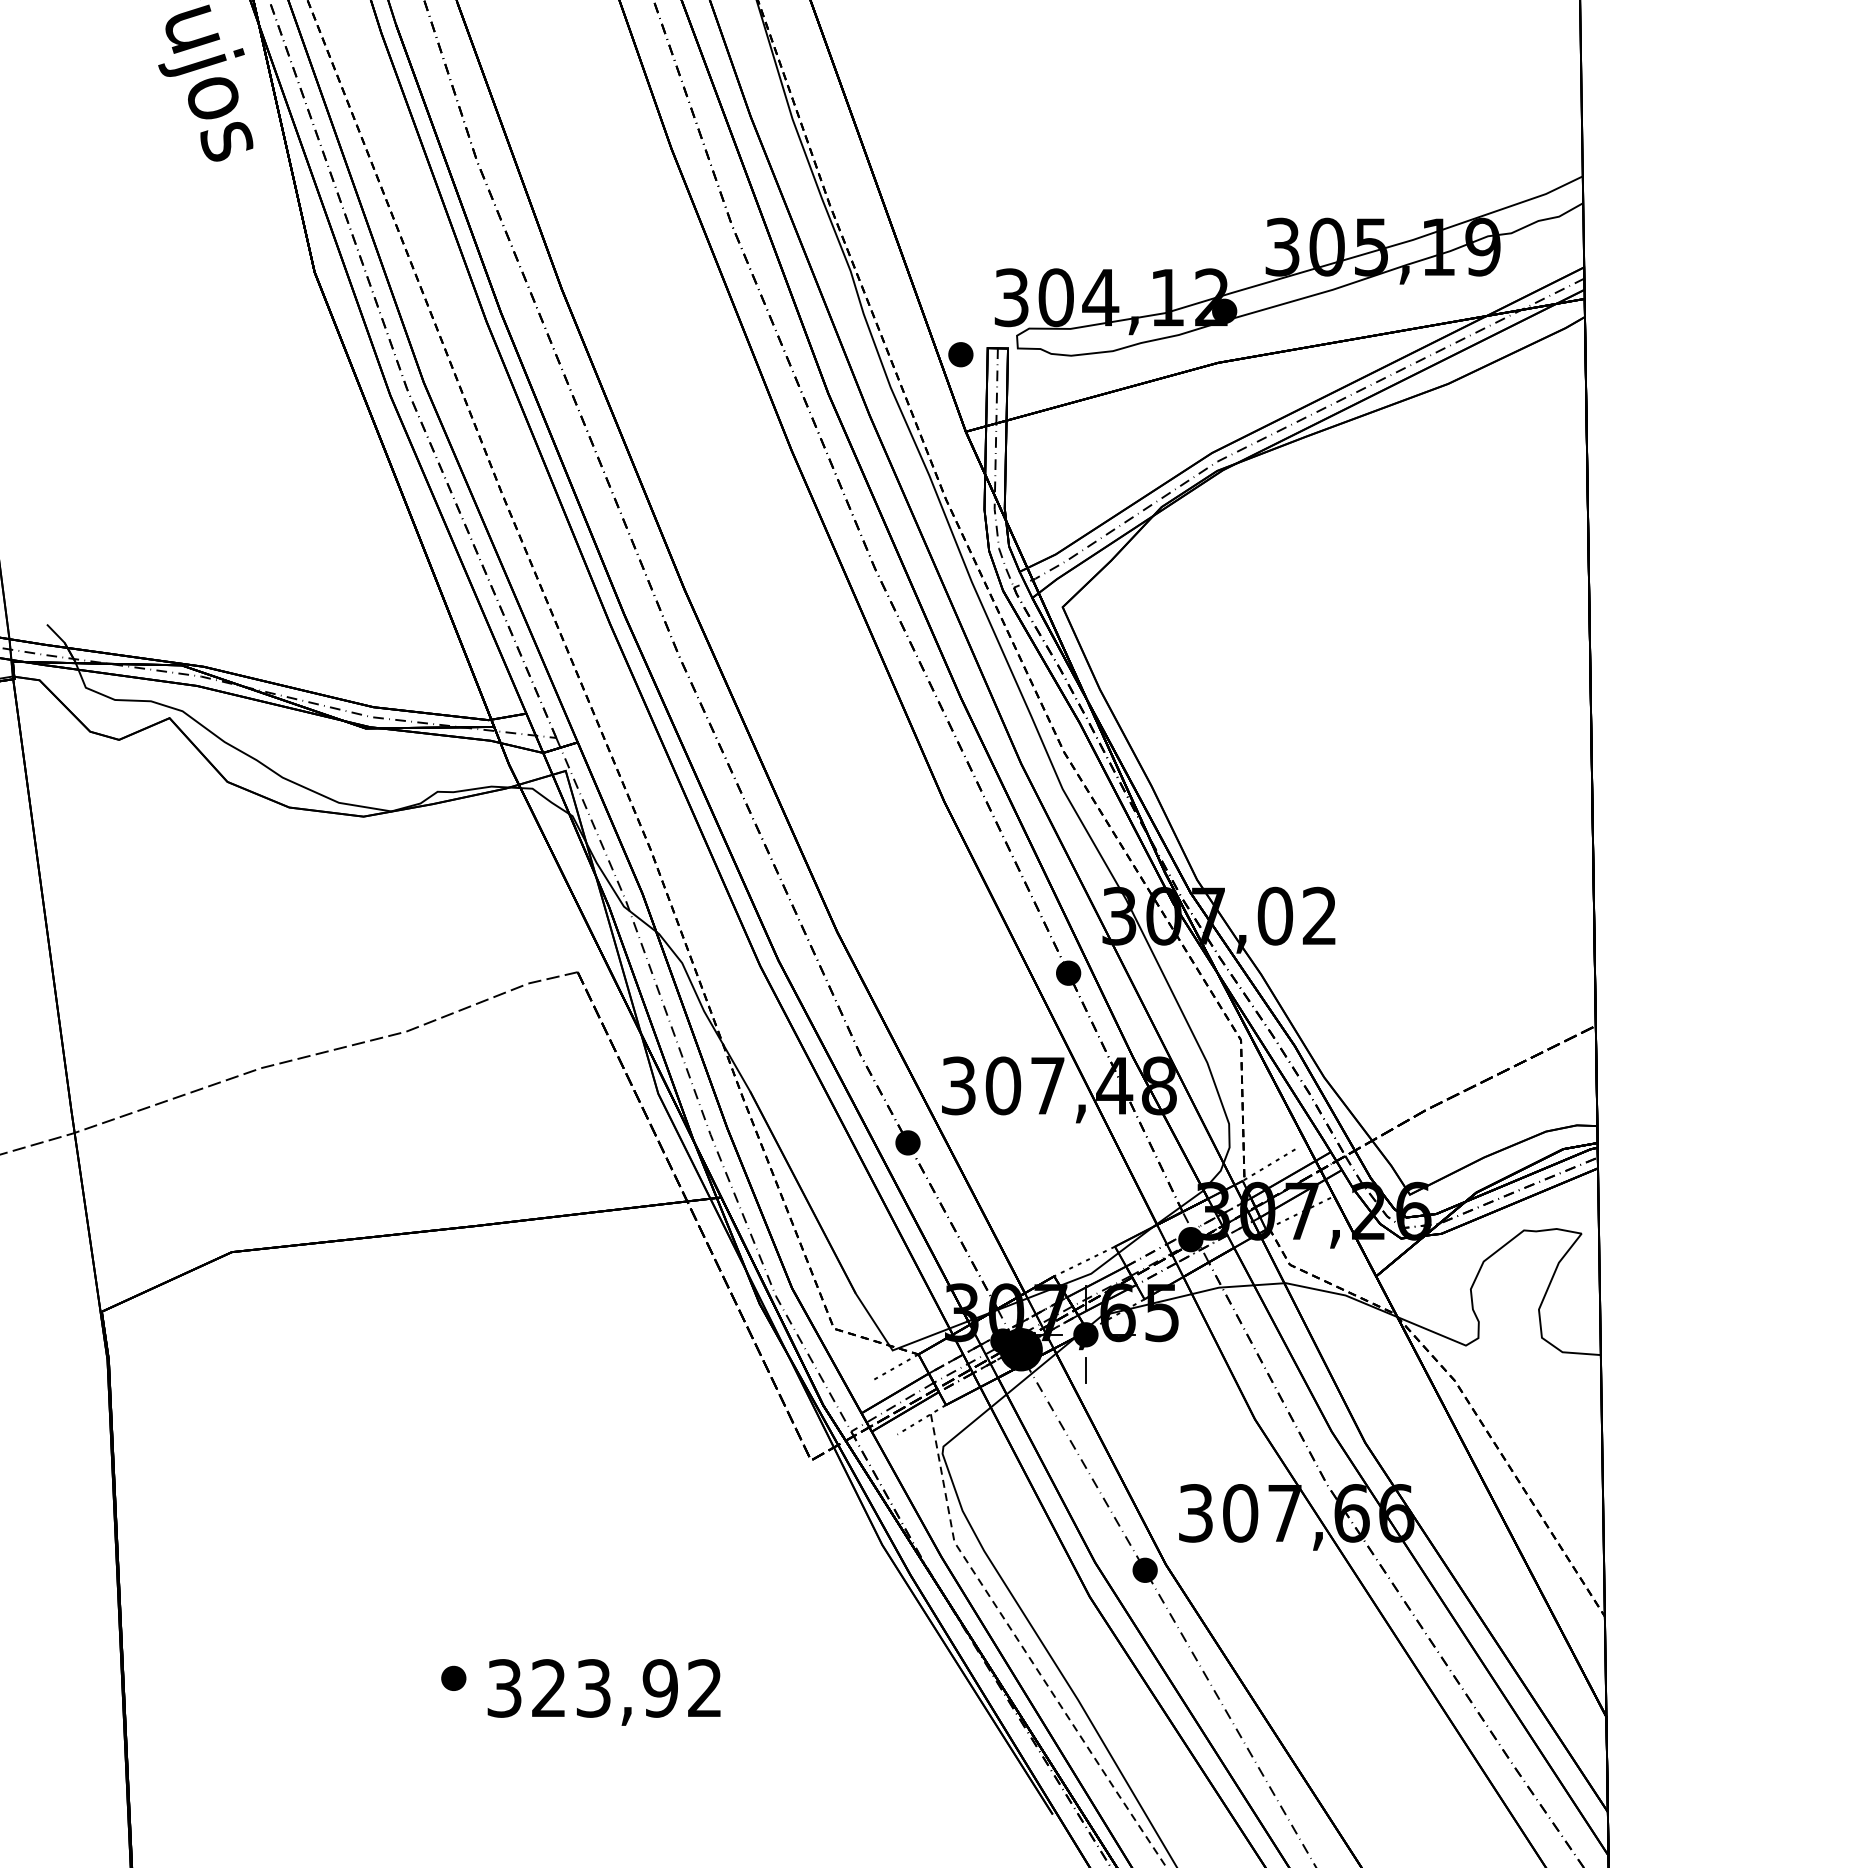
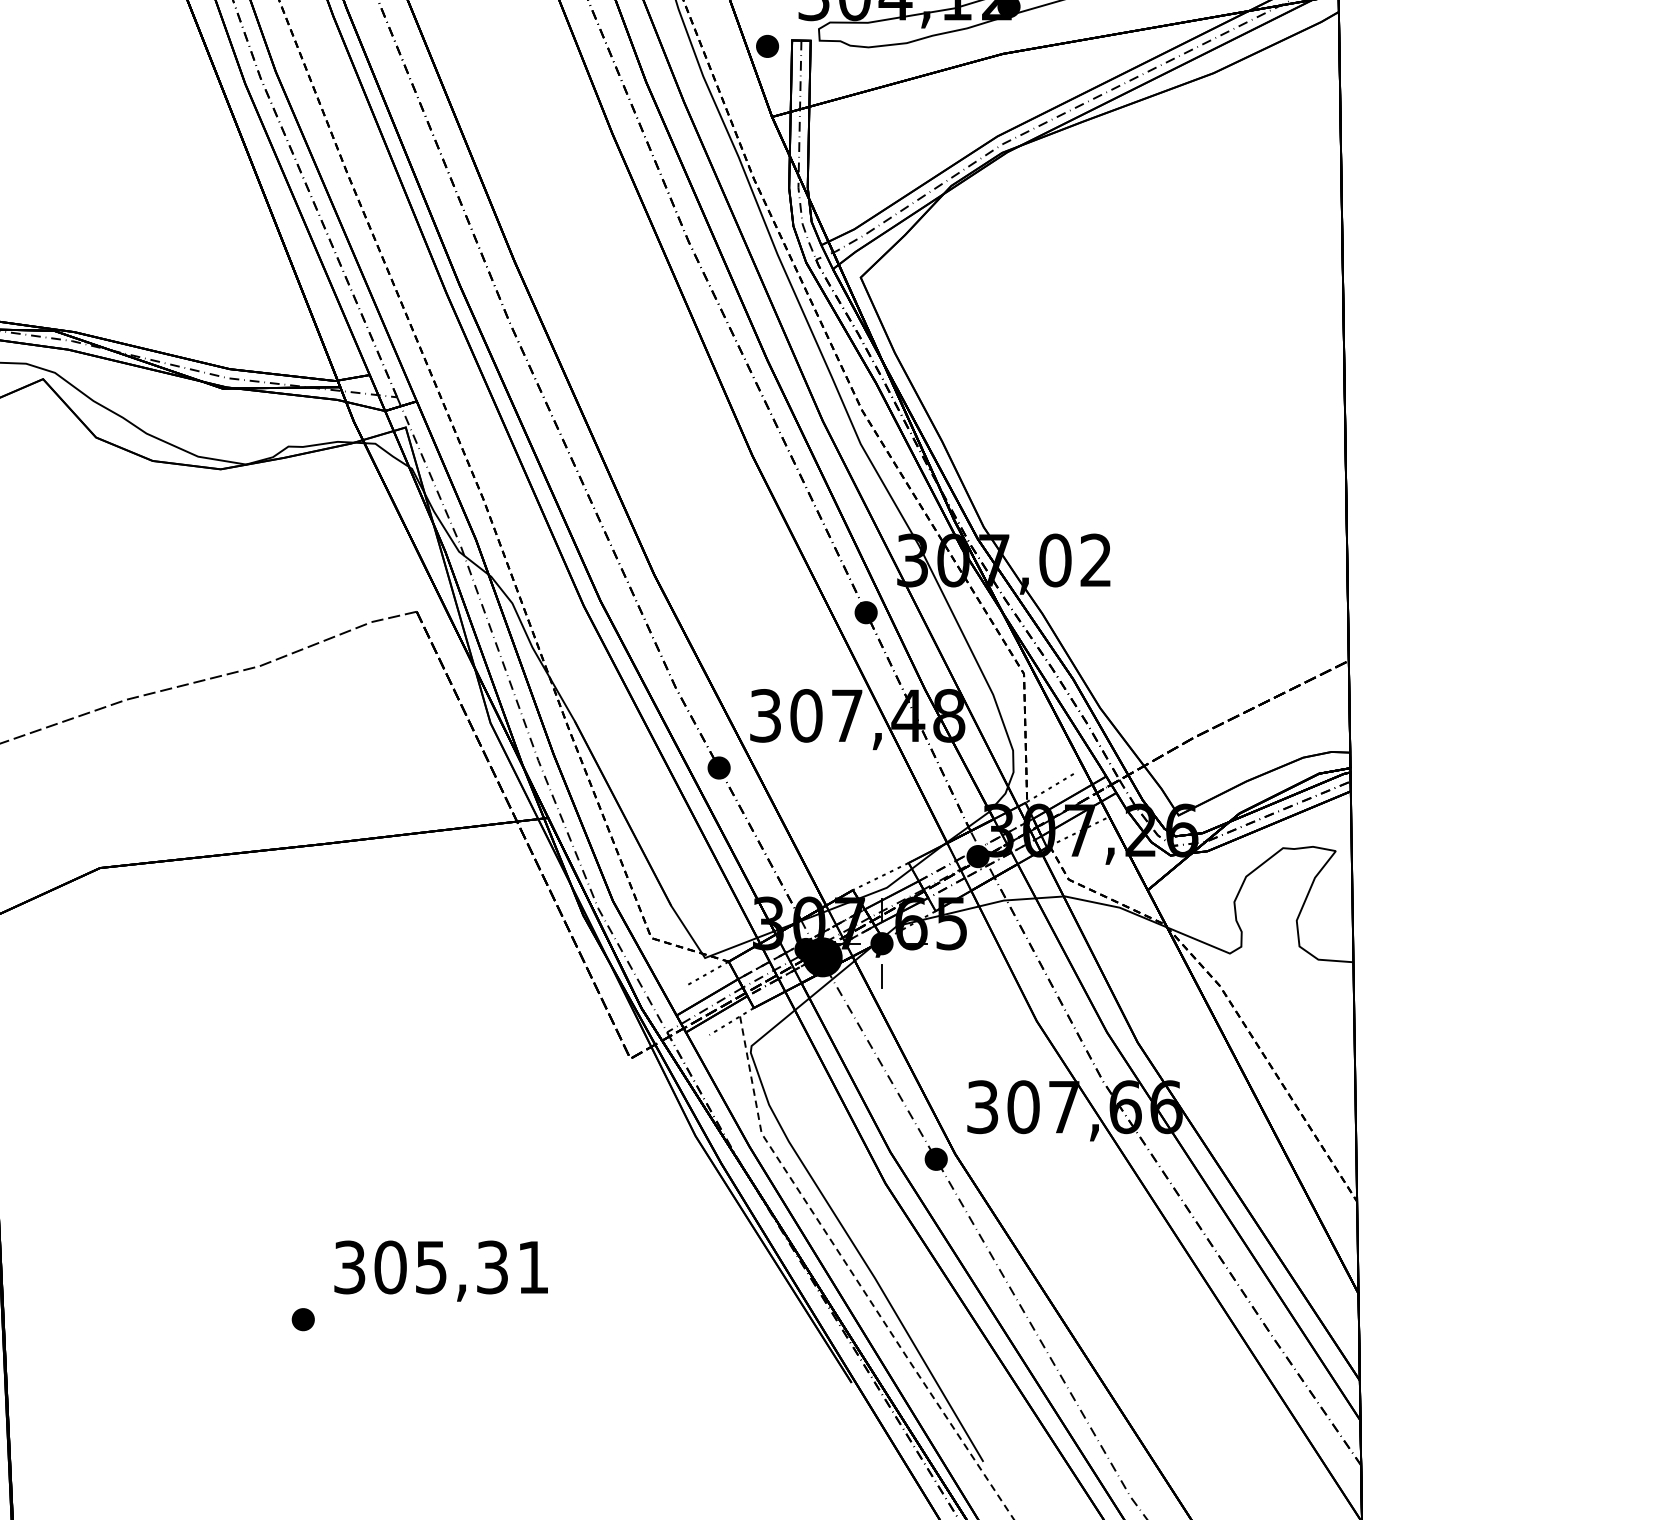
part: (453, 1677) -> (303, 1318), moved
text: (626, 1688) -> (461, 1267), 323,92 -> 305,31

